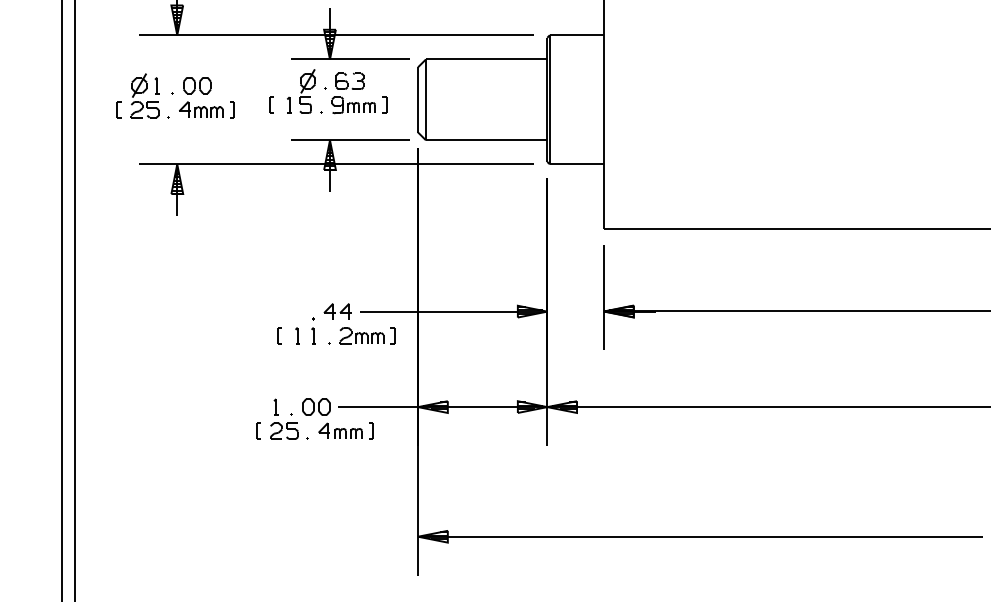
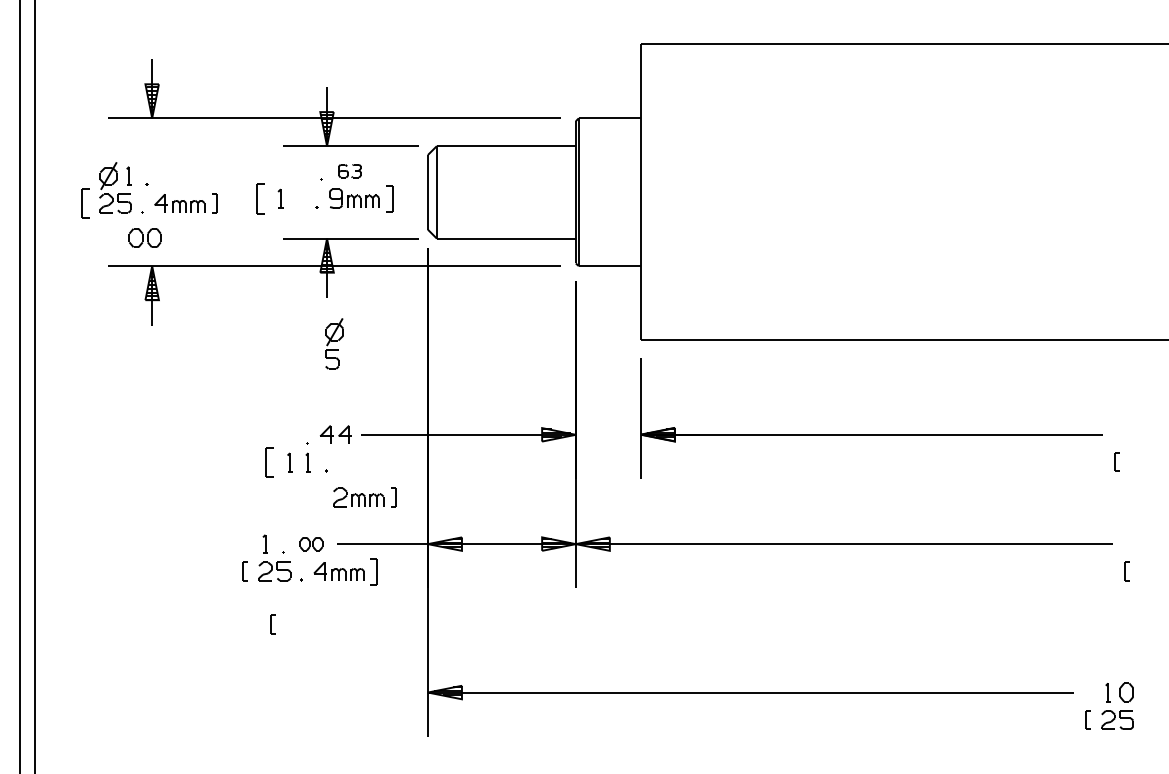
part: (349, 80) -> (349, 170), size x0.7
part: (196, 85) -> (144, 237), moved
part: (307, 91) -> (334, 343), moved
part: (271, 105) -> (260, 198), size x1.6
part: (384, 105) -> (389, 198), size x1.4
part: (119, 109) -> (85, 203), size x1.6
part: (279, 335) -> (269, 462), size x1.6
part: (367, 335) -> (364, 497), moved
part: (316, 406) -> (311, 543), size x0.7
part: (371, 431) -> (374, 571), size x1.4
part: (282, 477) -> (272, 624), added

